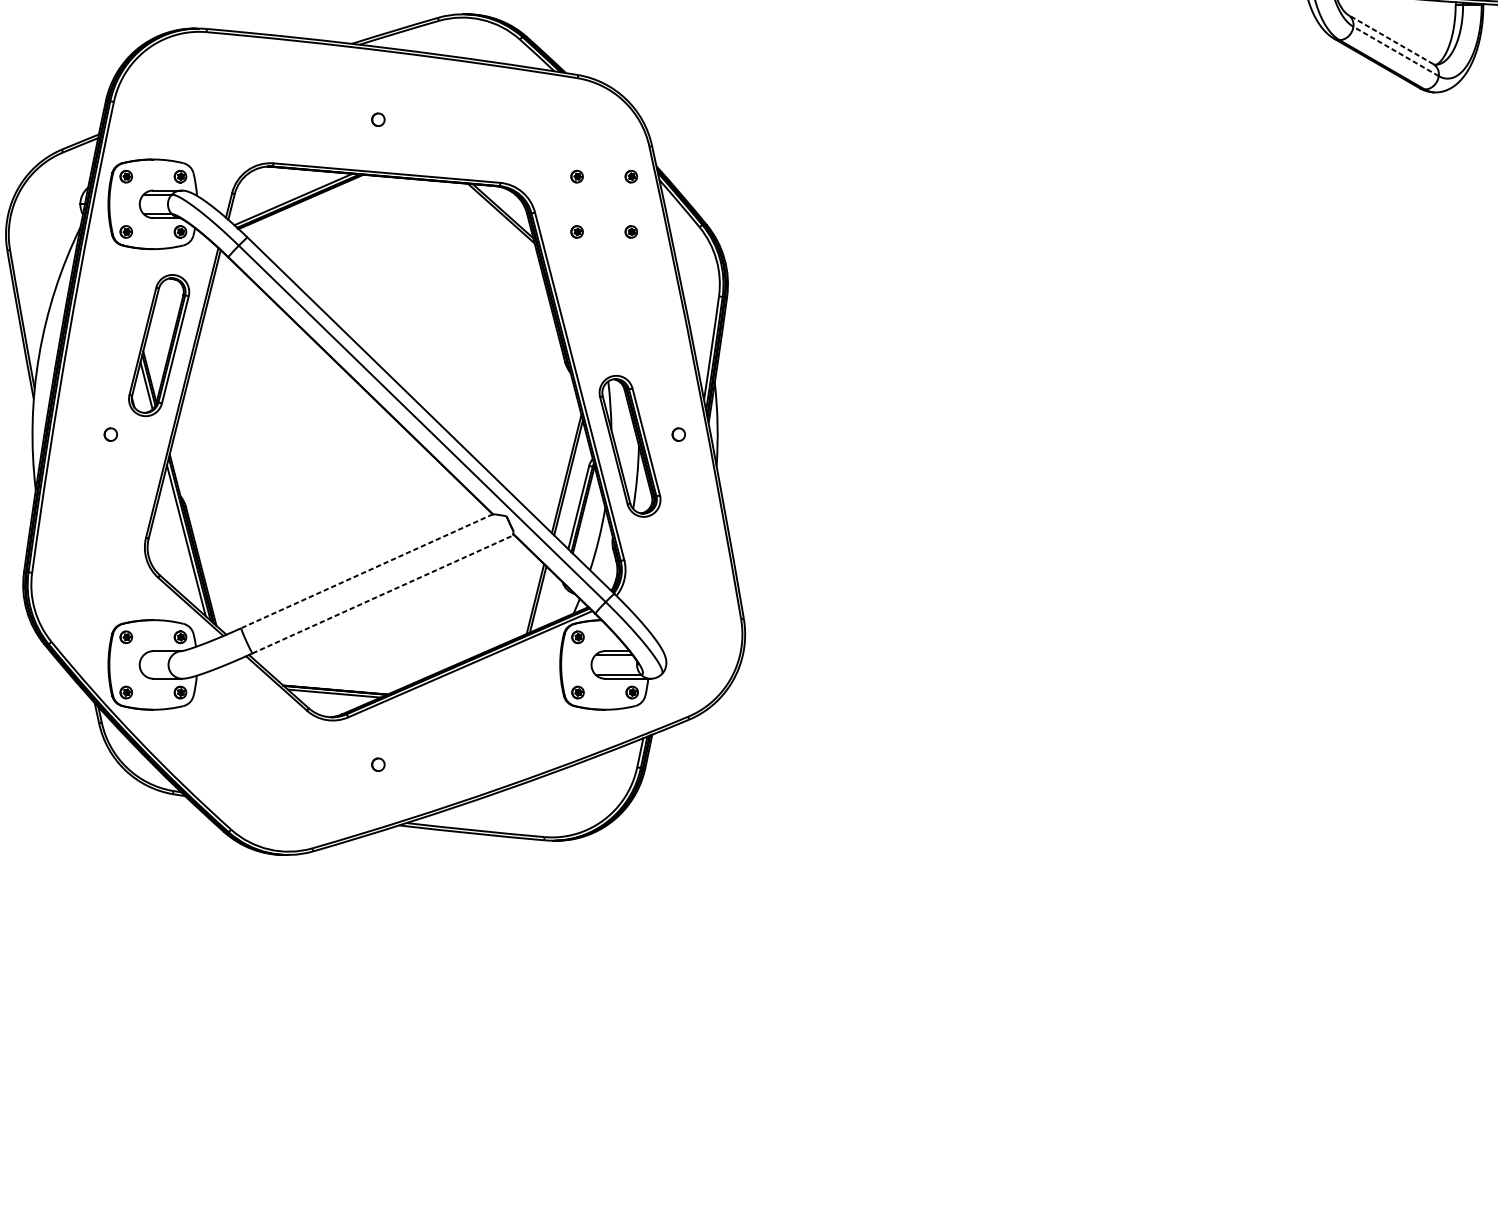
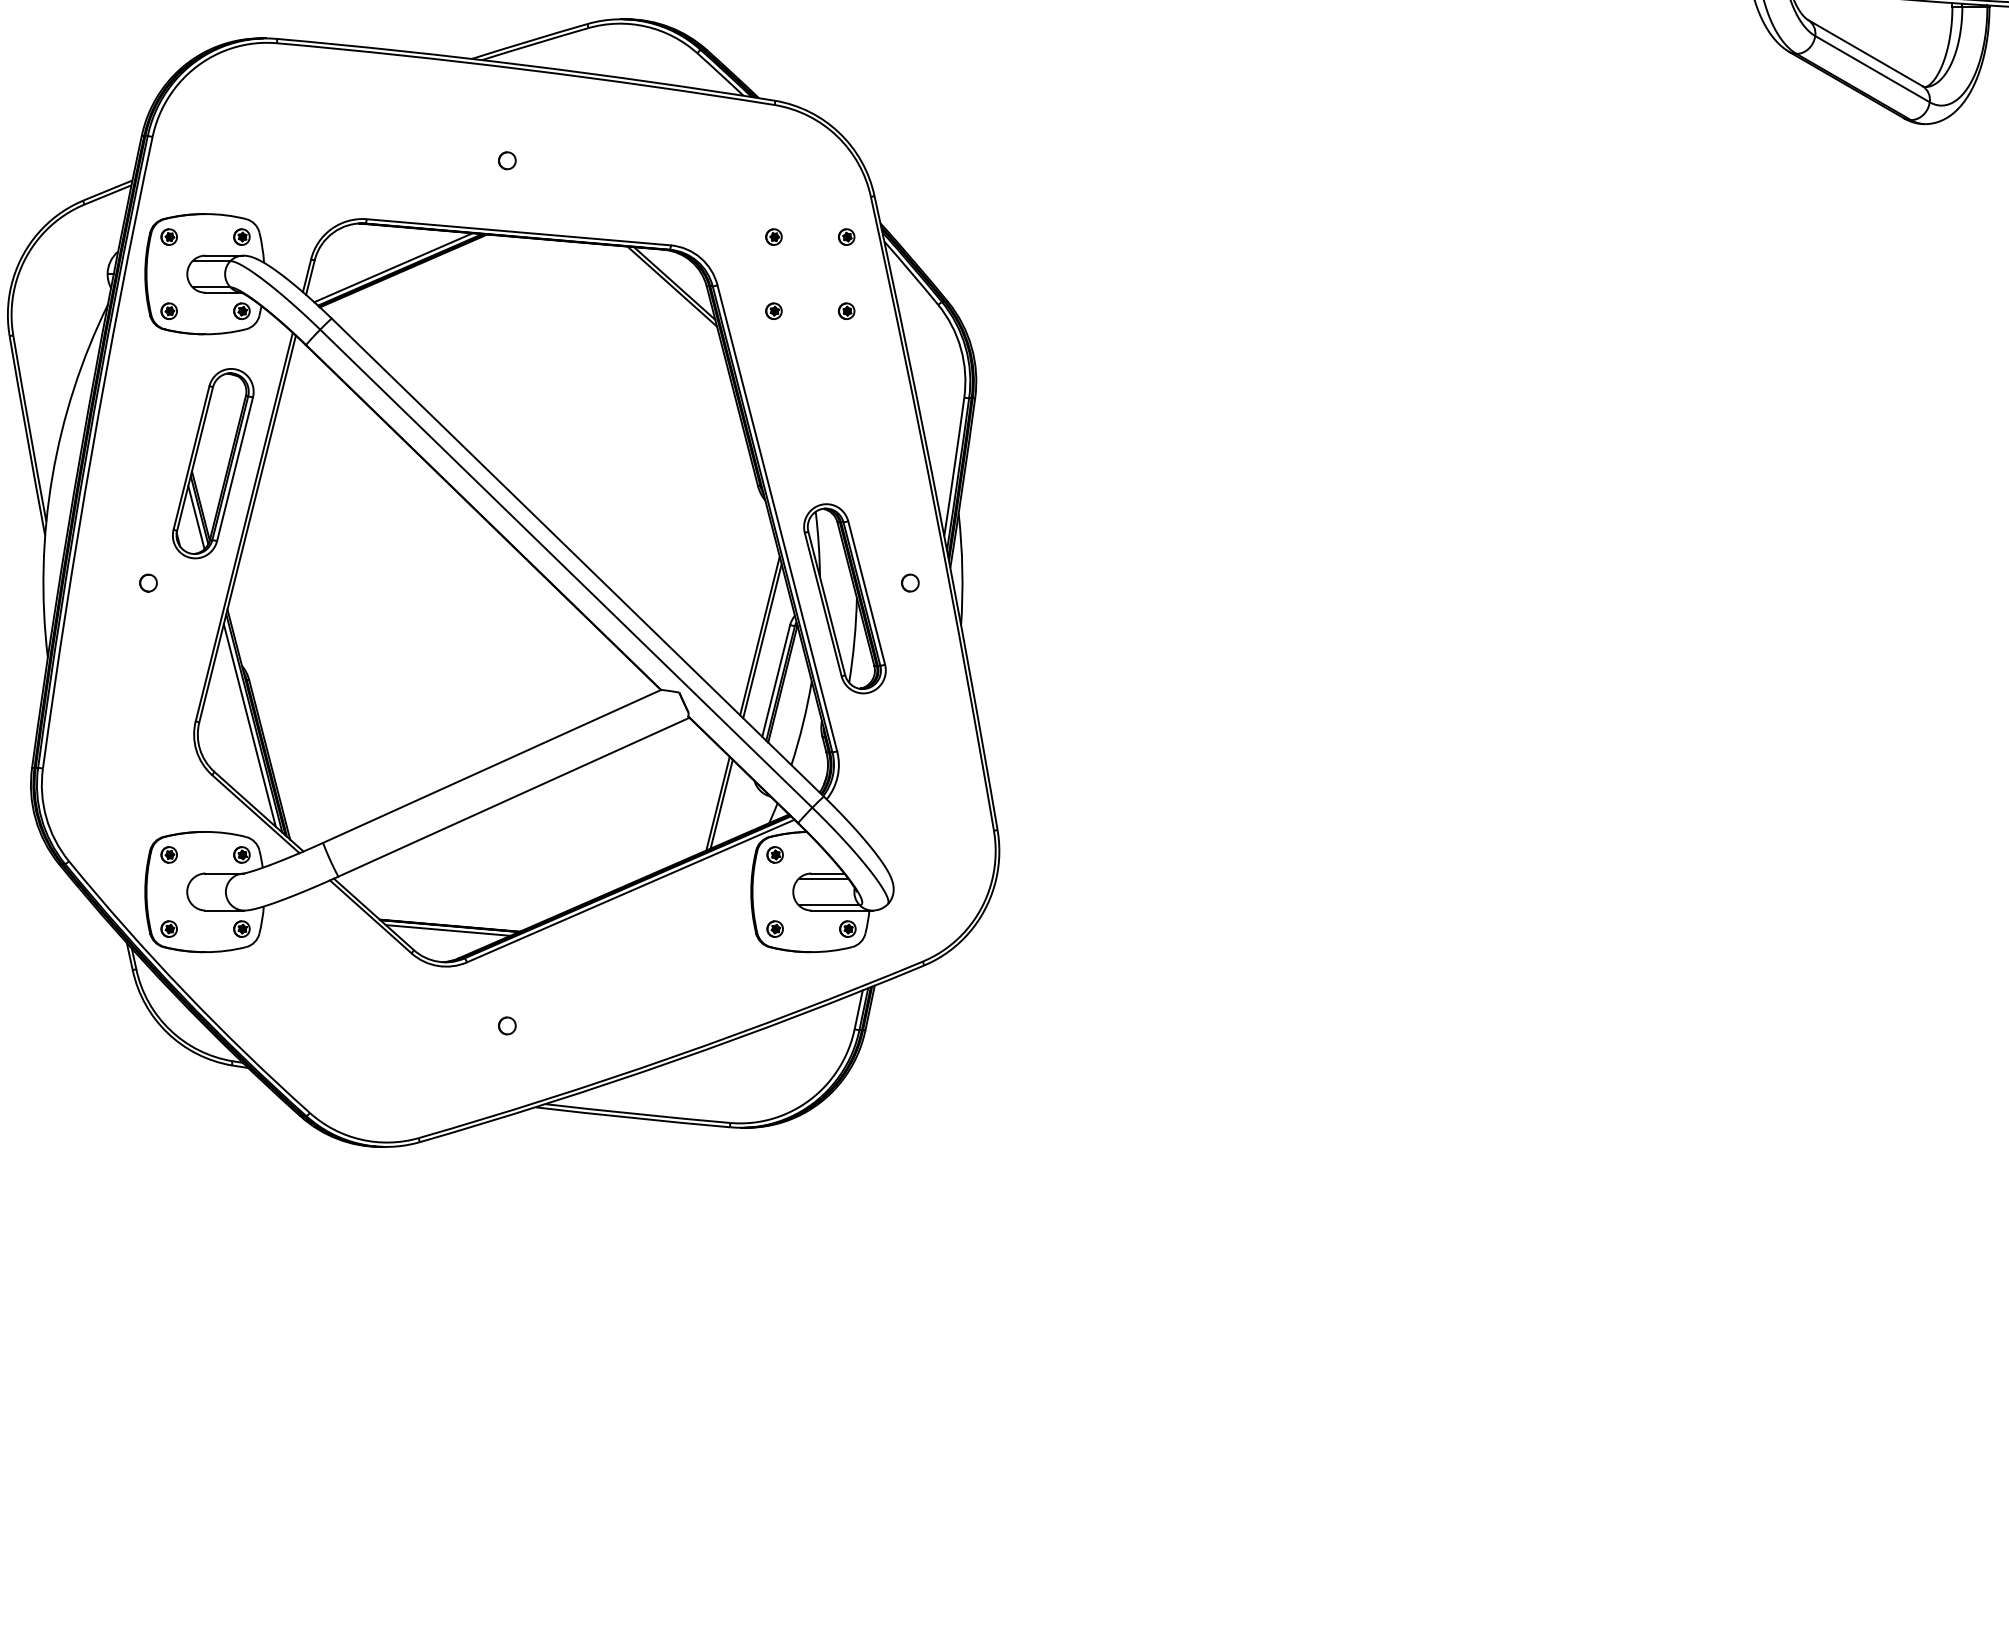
line: (1390, 39) -> (1864, 52), dashed -> solid
line: (1396, 50) -> (1872, 68), dashed -> solid
line: (366, 571) -> (491, 766), dashed -> solid
line: (383, 594) -> (514, 797), dashed -> solid

